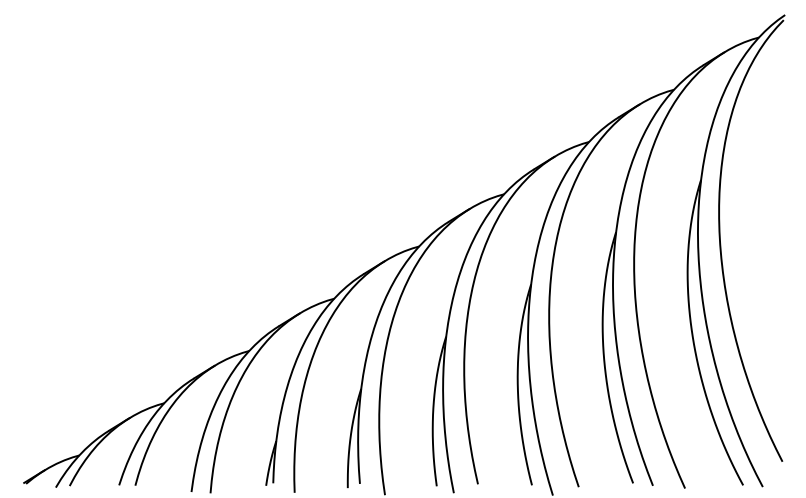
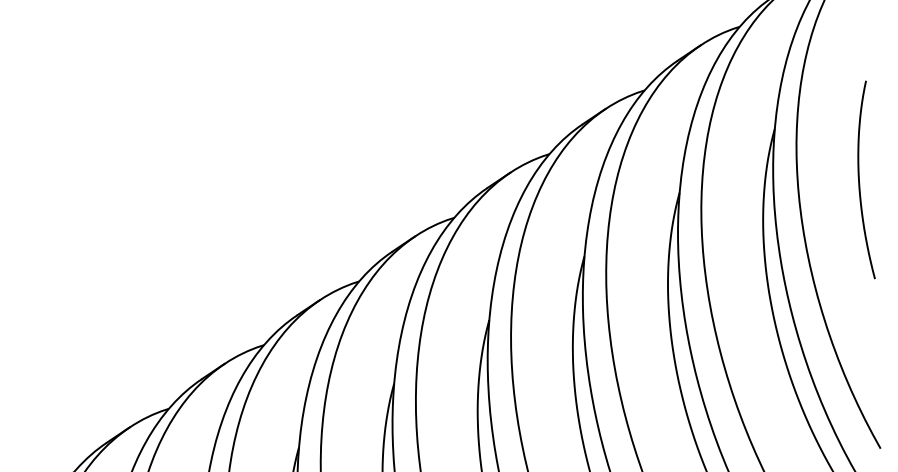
curve: (773, 227) -> (859, 180), added

